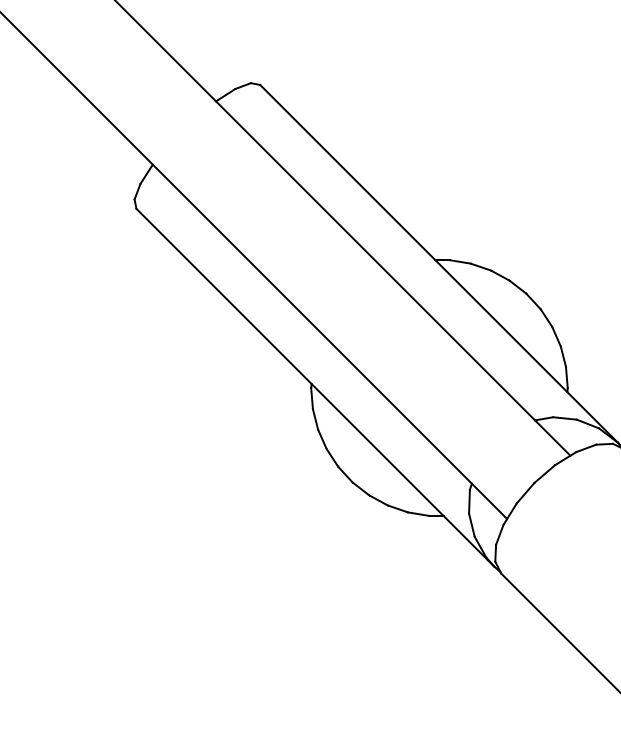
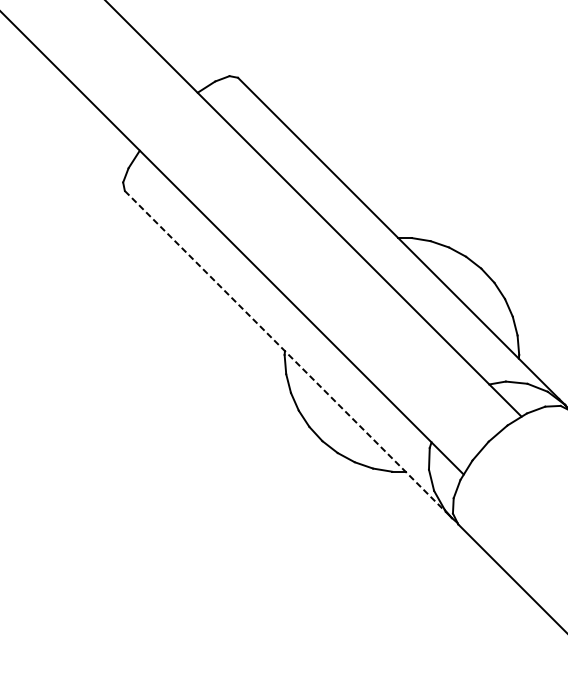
line: (312, 384) -> (285, 351), solid -> dashed

